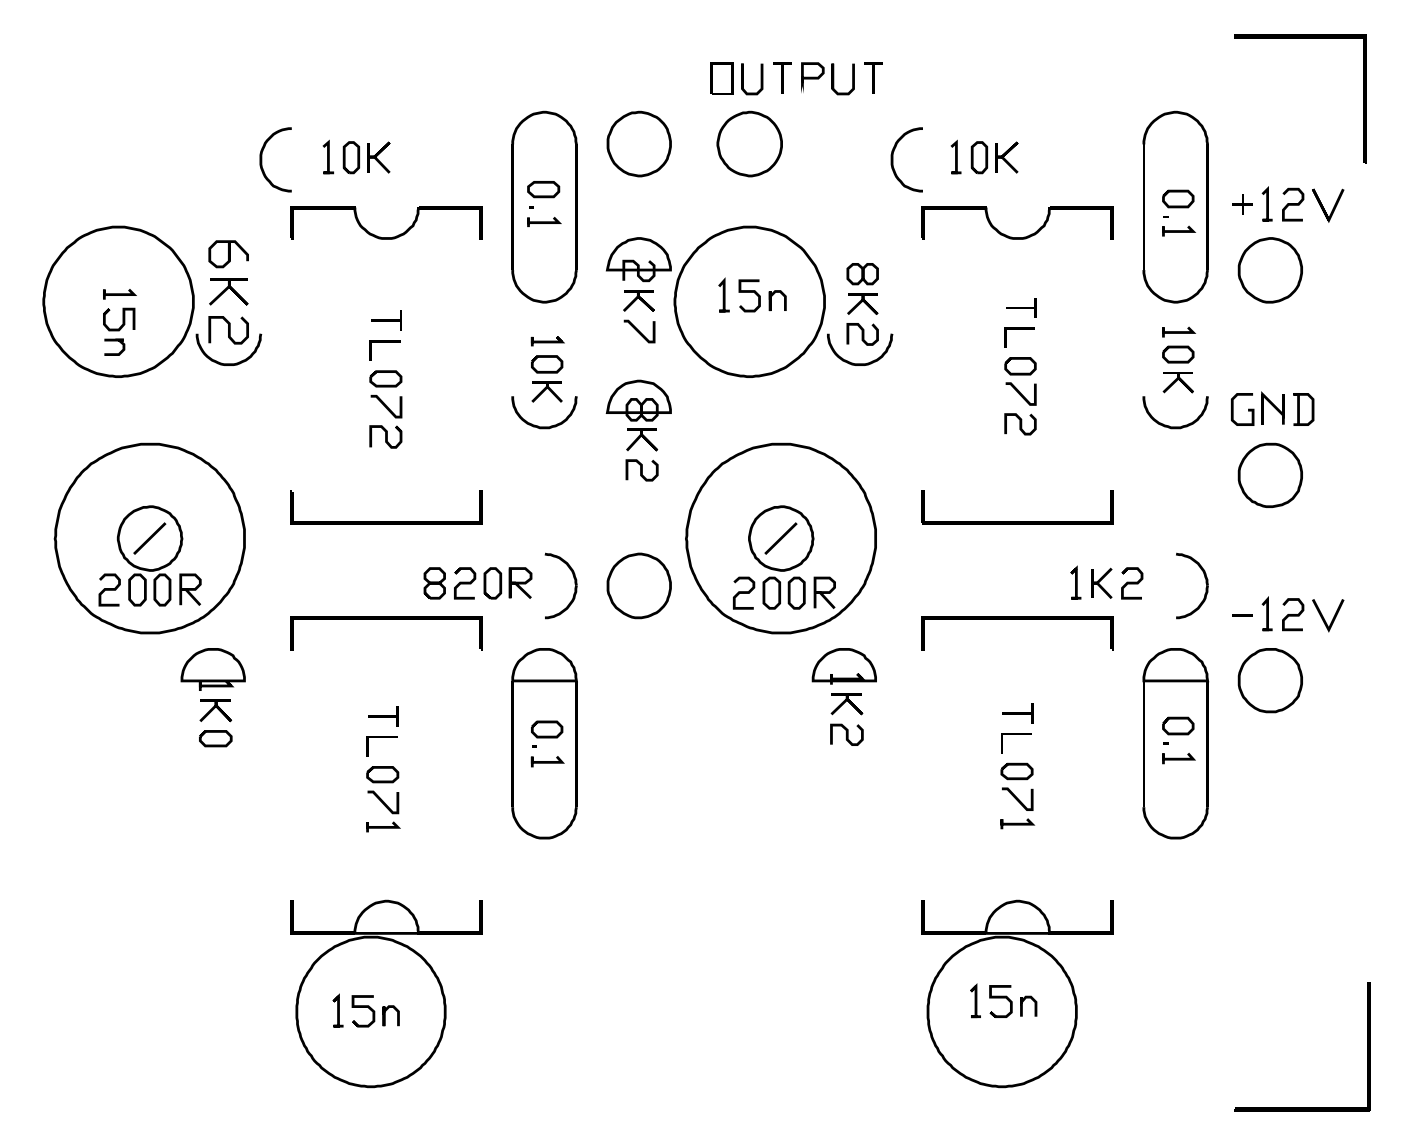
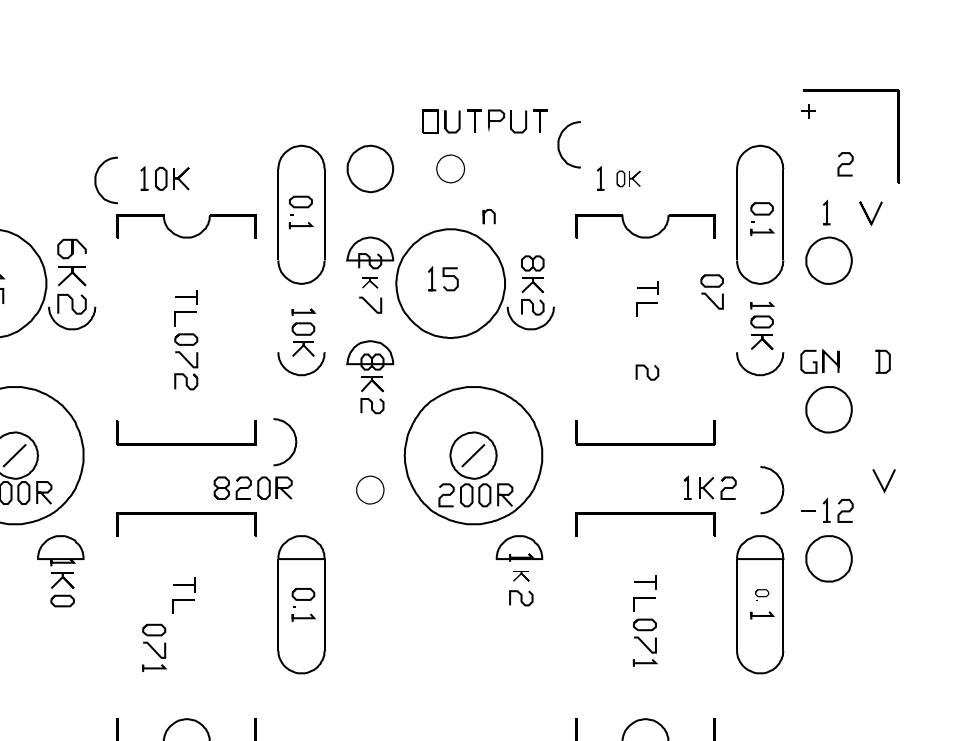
part: (749, 143) -> (450, 168), size x0.6
part: (994, 157) -> (628, 178), size x0.7
curve: (893, 159) -> (559, 144), moved
part: (1242, 204) -> (808, 111), moved
curve: (1293, 204) -> (845, 164), moved
part: (638, 300) -> (369, 282), size x0.7
curve: (771, 300) -> (484, 216), moved
part: (1020, 381) -> (712, 292), moved
curve: (1299, 409) -> (879, 361), moved
part: (574, 584) -> (294, 441), moved
part: (638, 585) -> (369, 489), size x0.6
line: (1324, 618) -> (881, 483), moved
part: (846, 704) -> (521, 576), size x0.7
part: (1178, 730) -> (762, 595), size x0.6
part: (383, 799) -> (154, 648), moved

